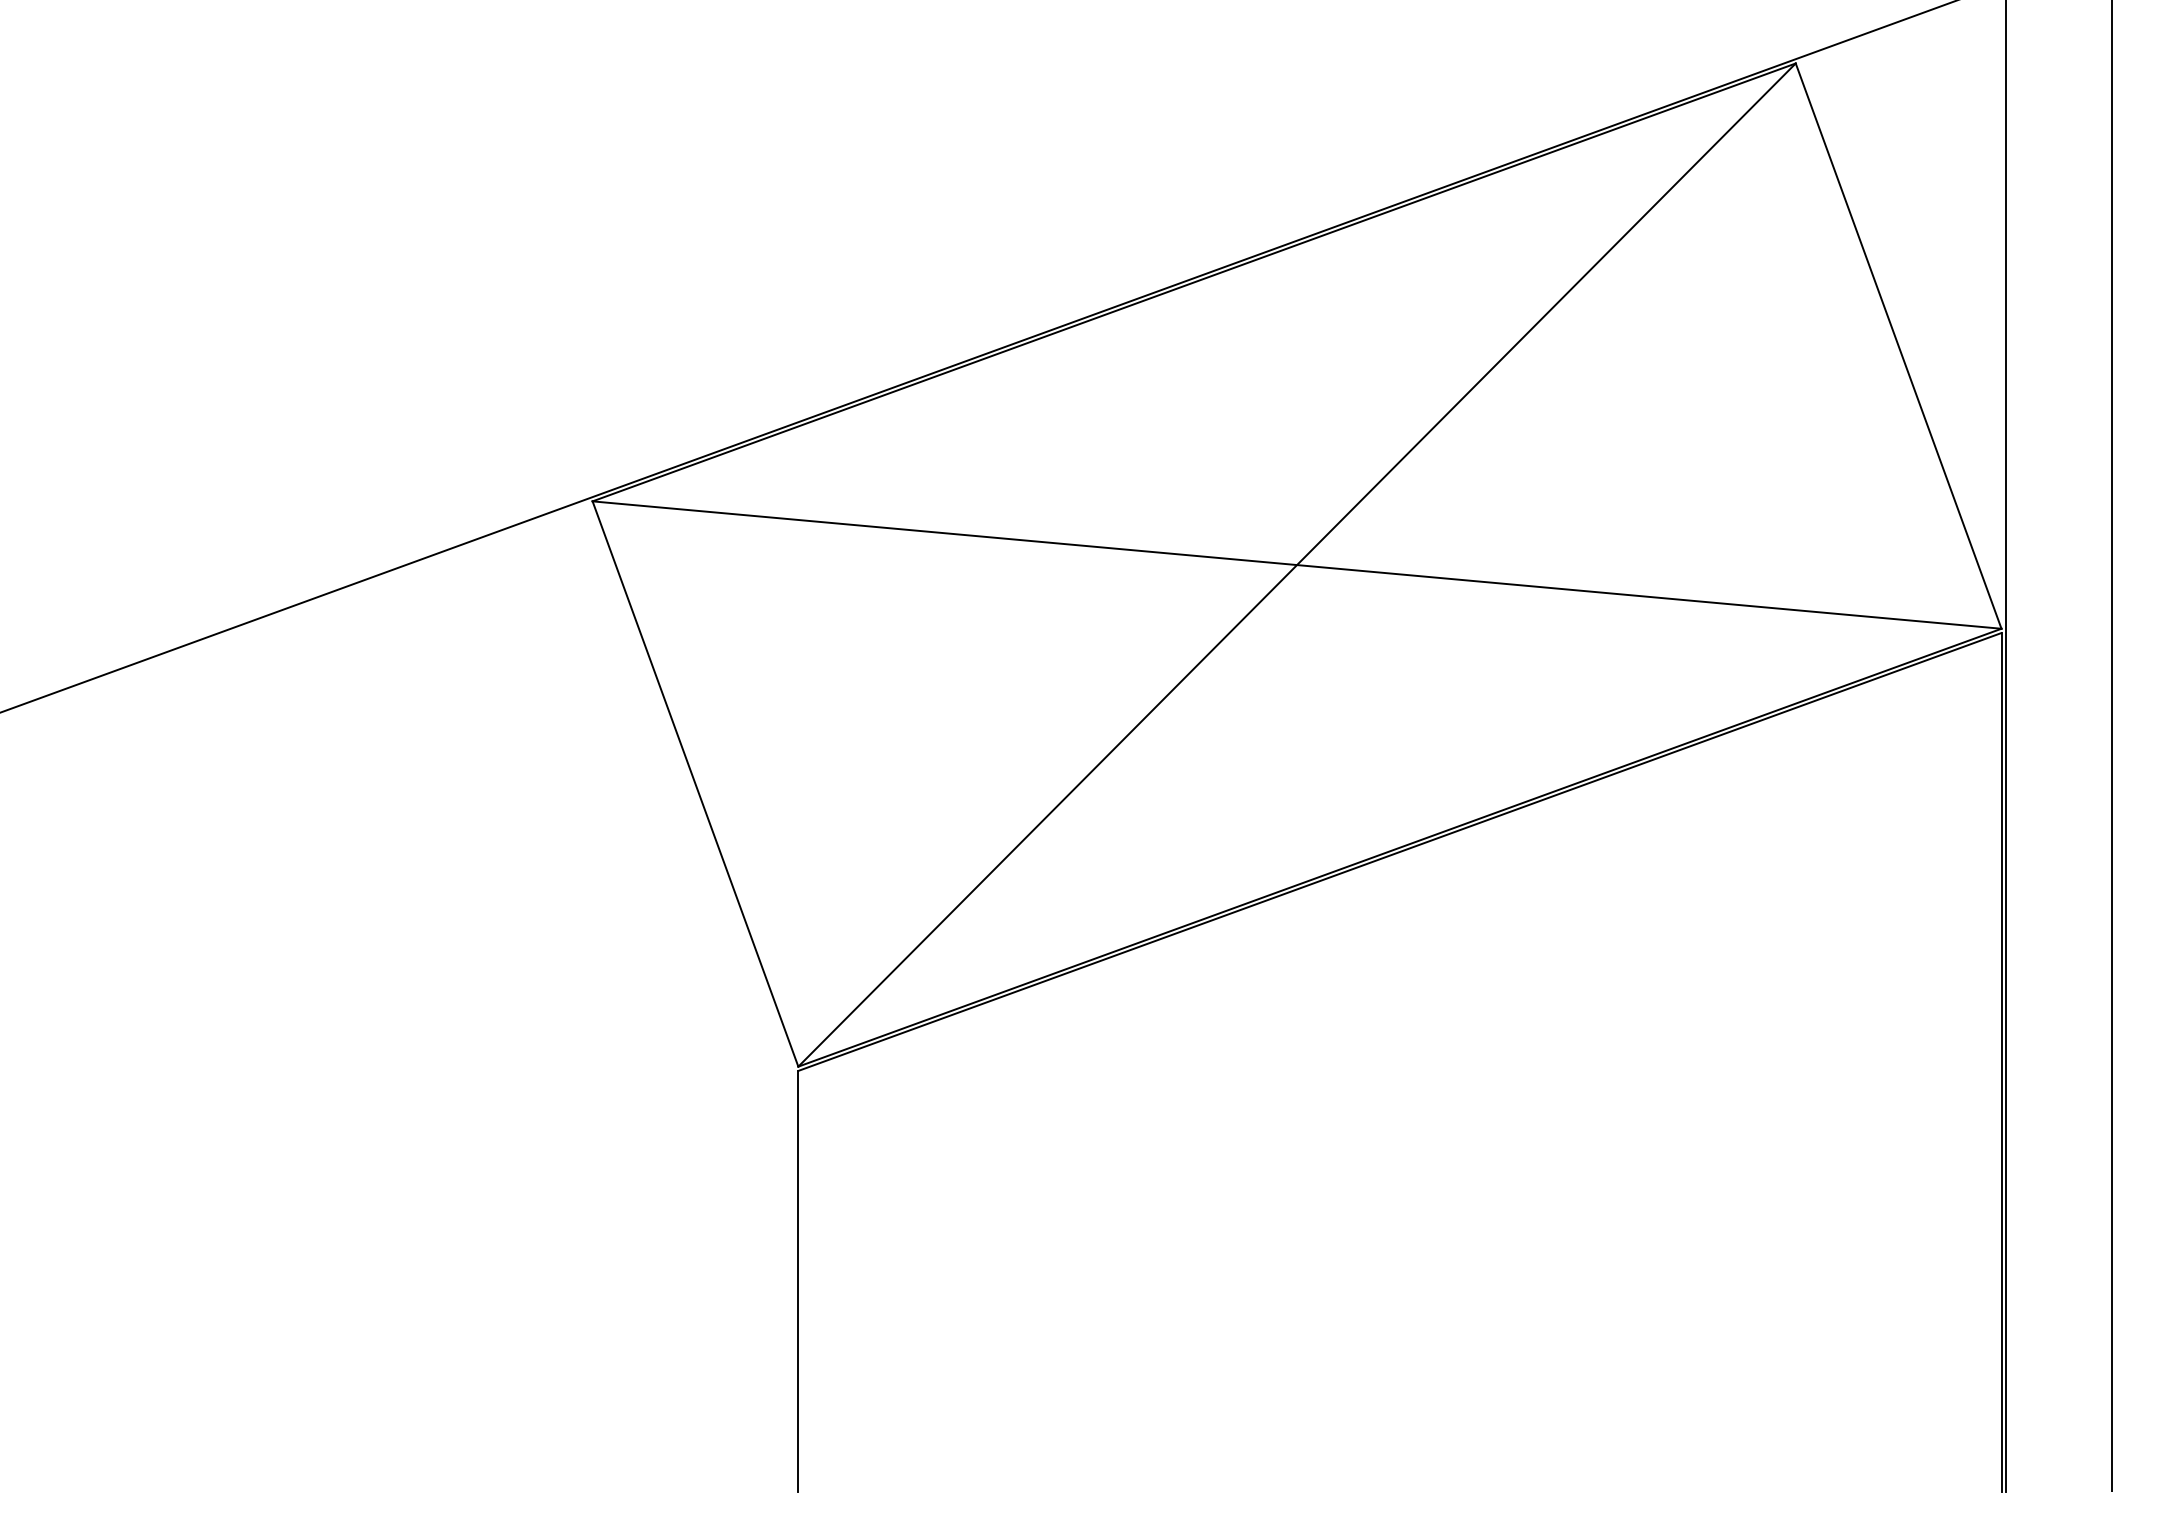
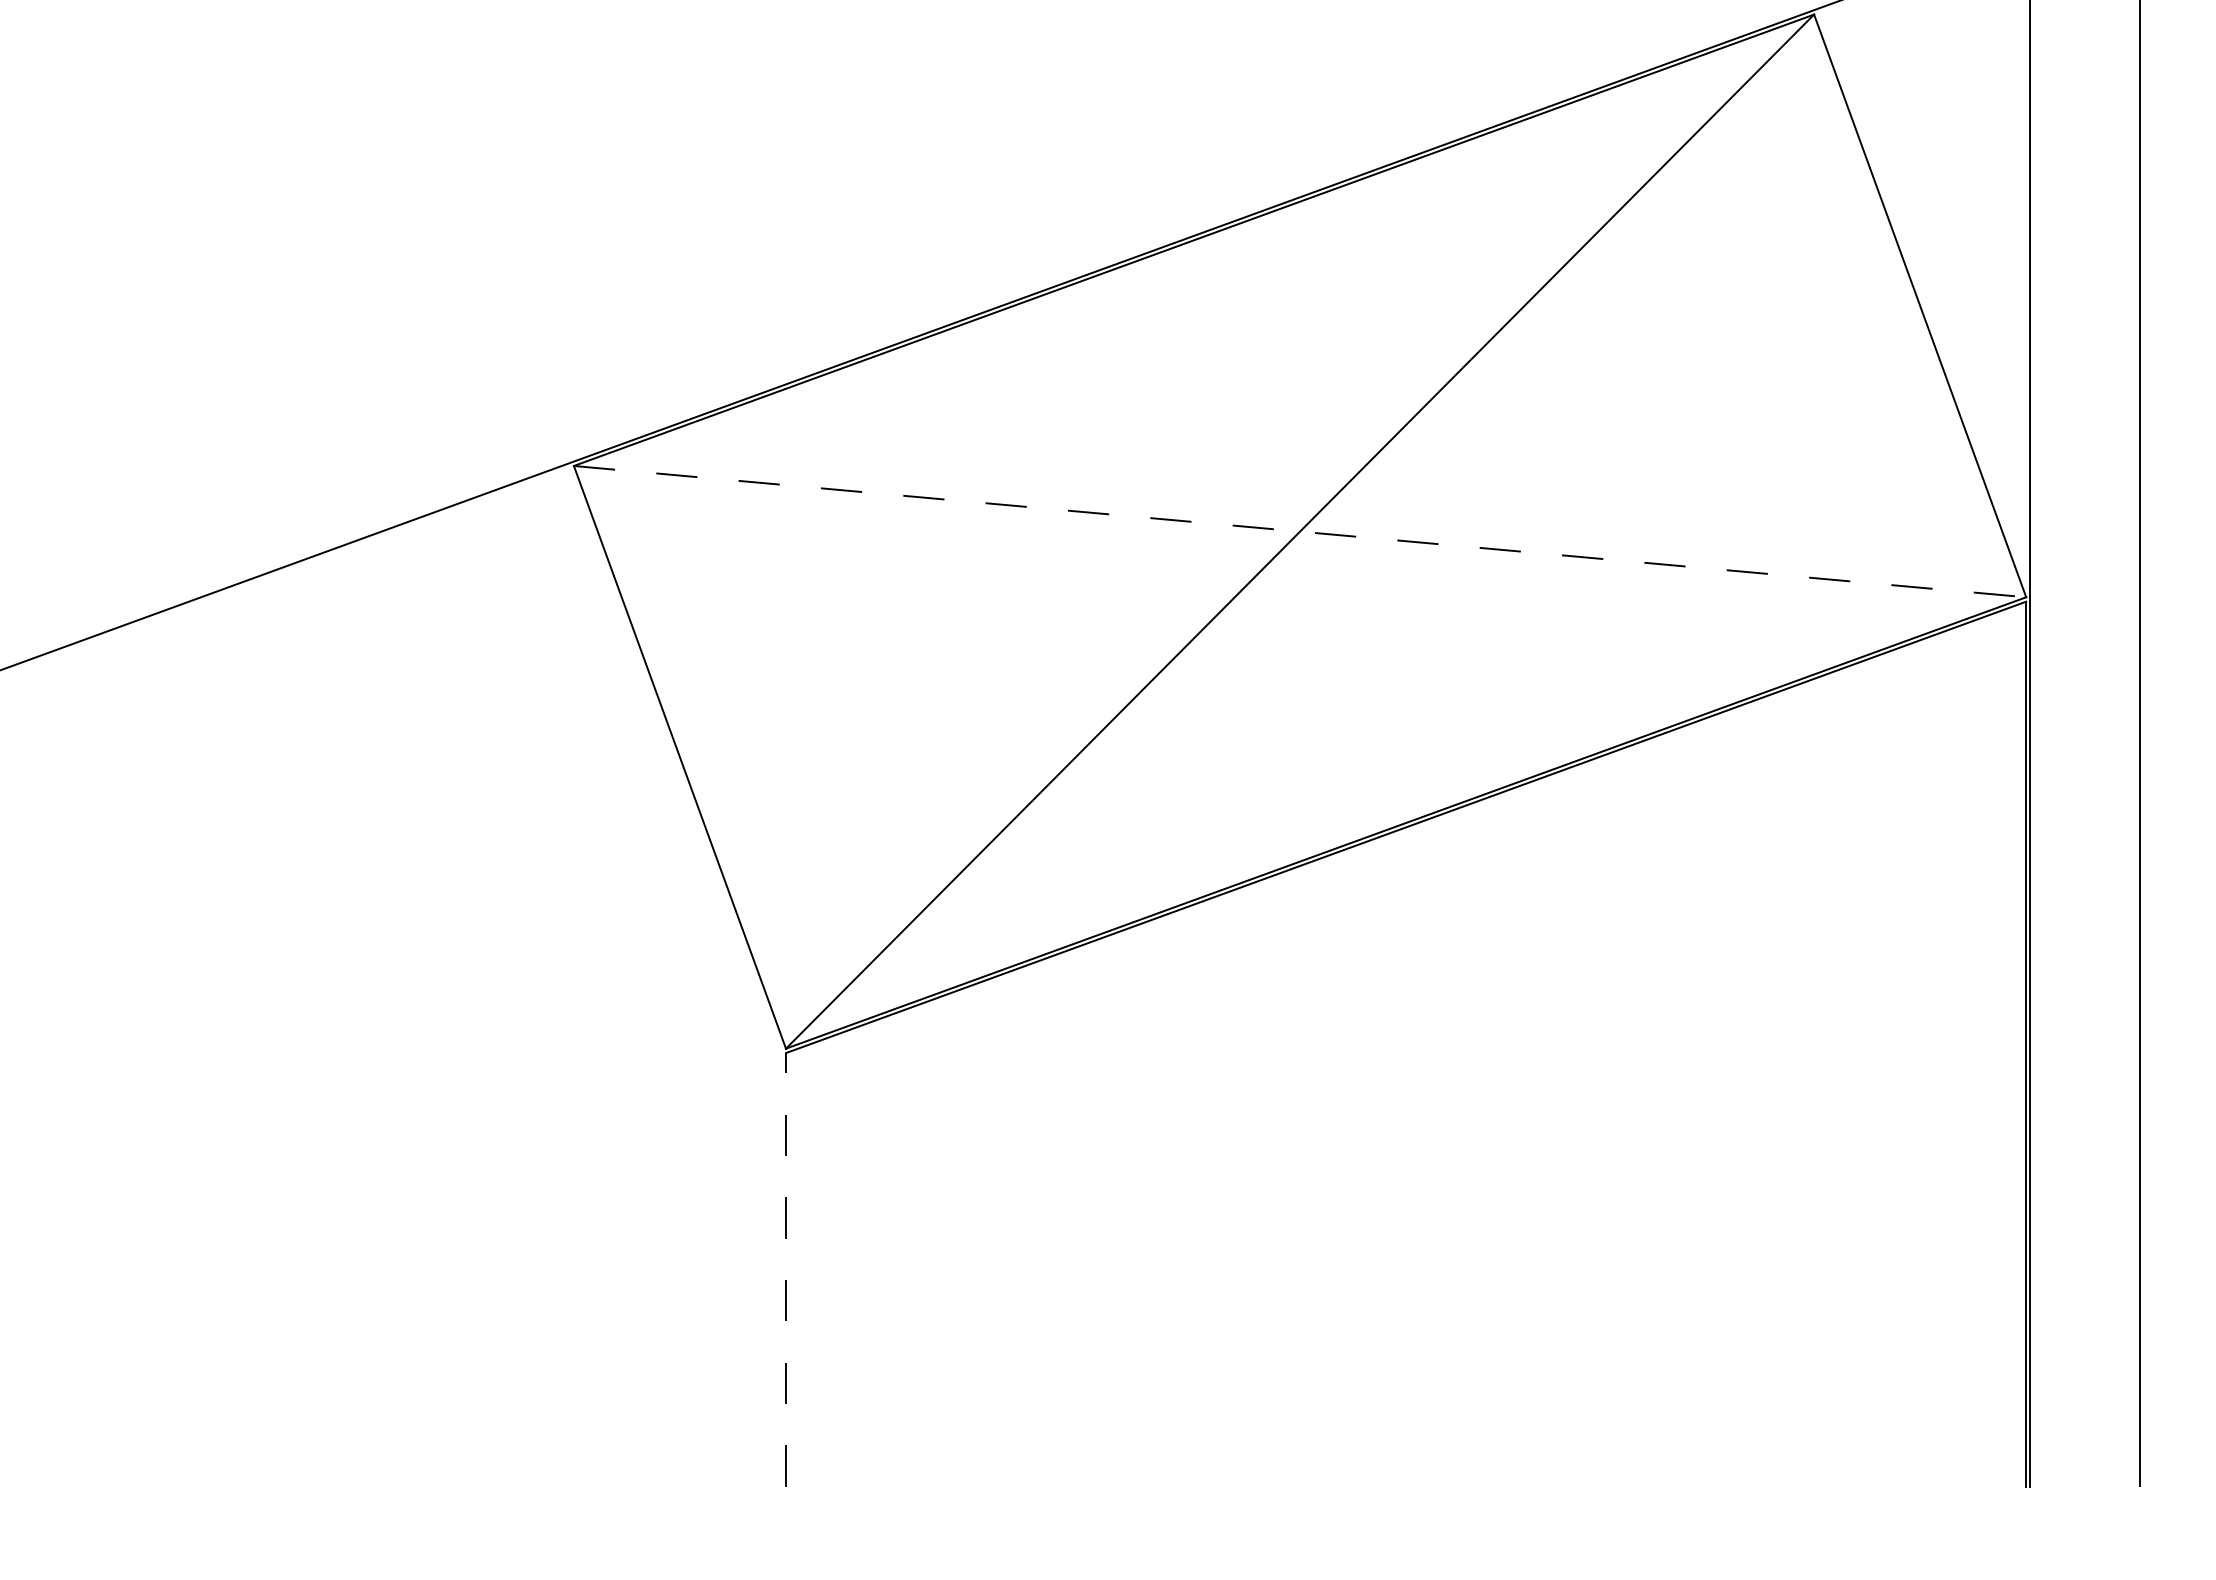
line: (1297, 565) -> (1300, 532), solid -> dashed
line: (798, 1280) -> (786, 1269), solid -> dashed

